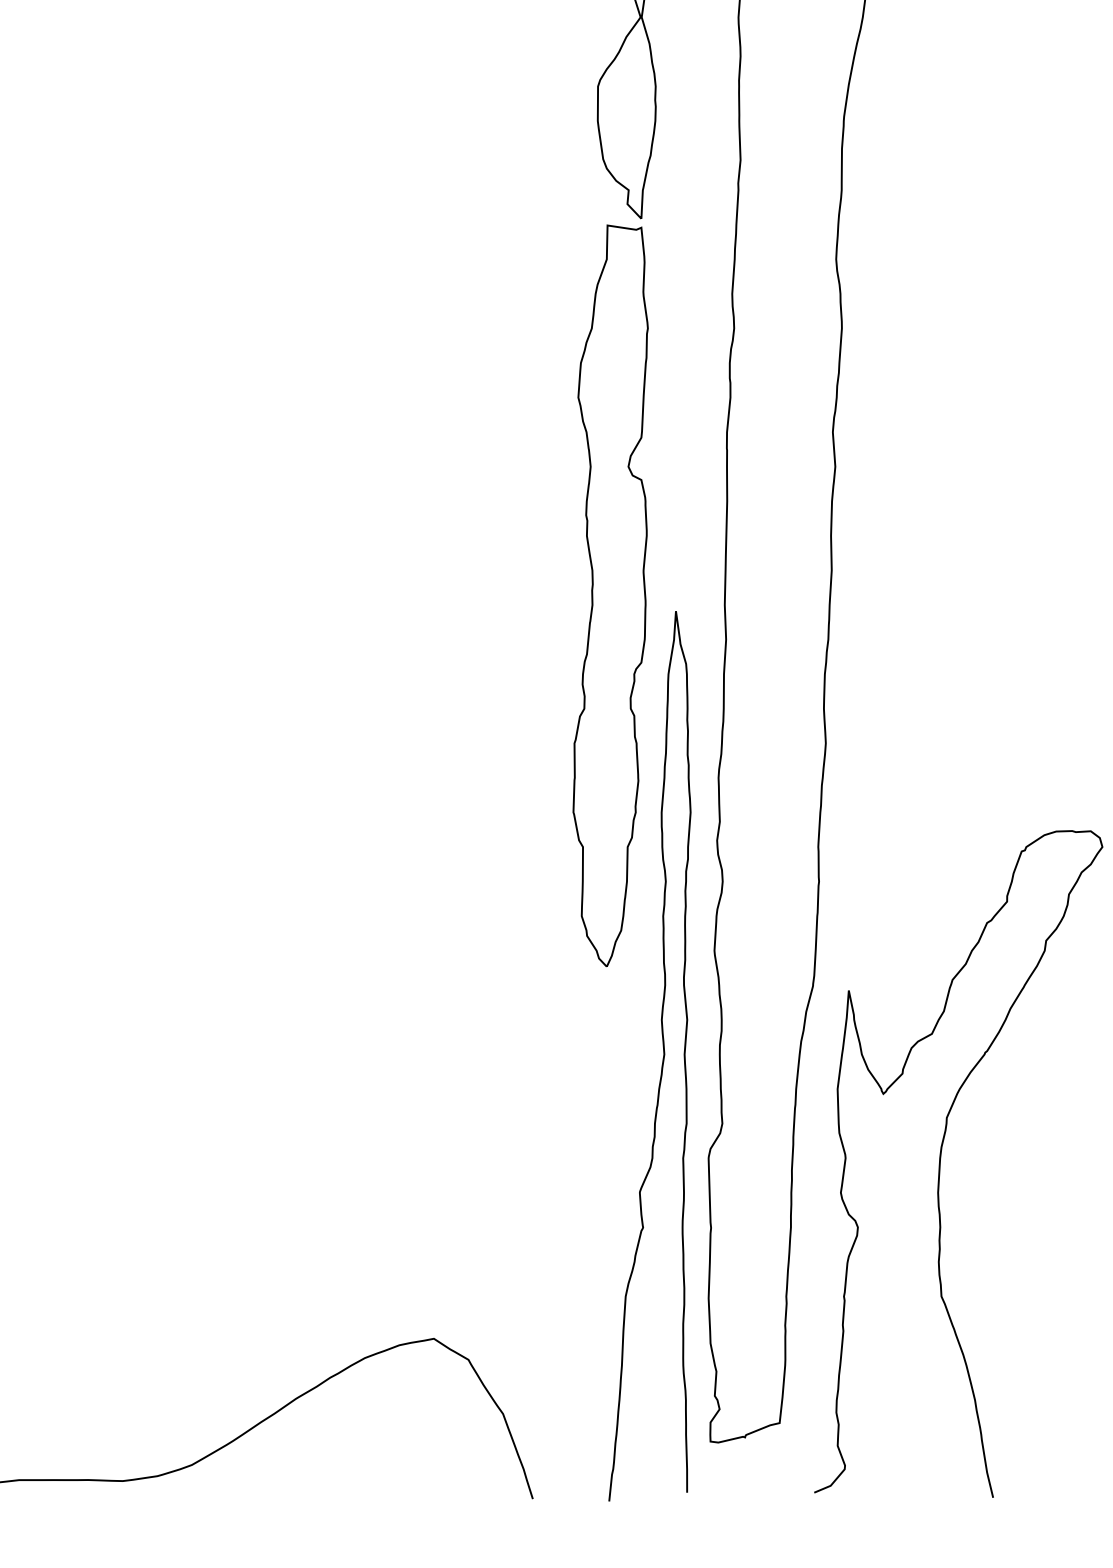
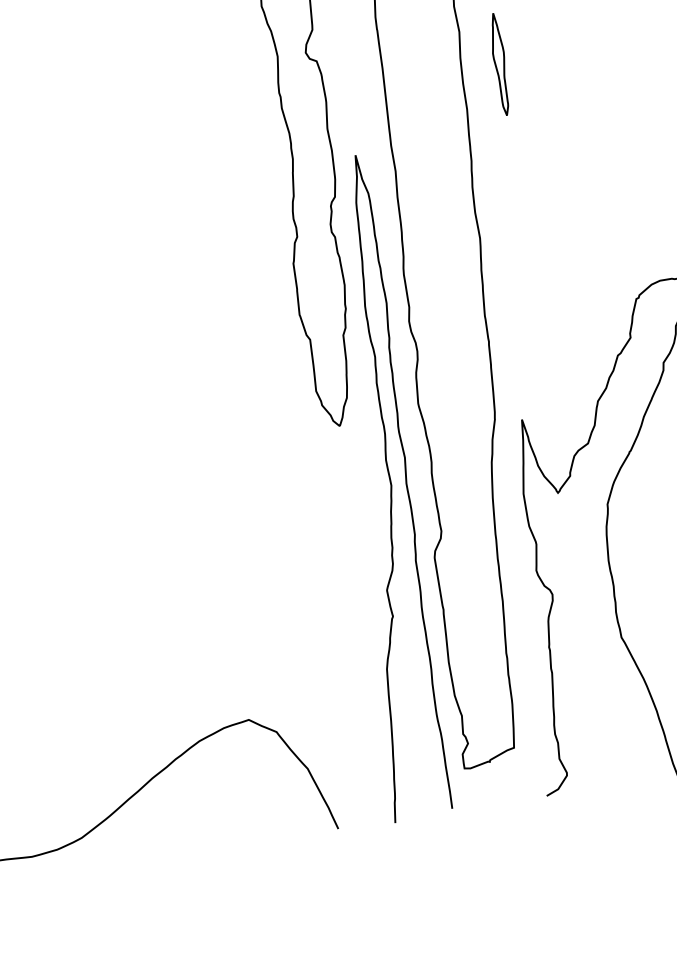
part: (883, 516) -> (500, 64), added

